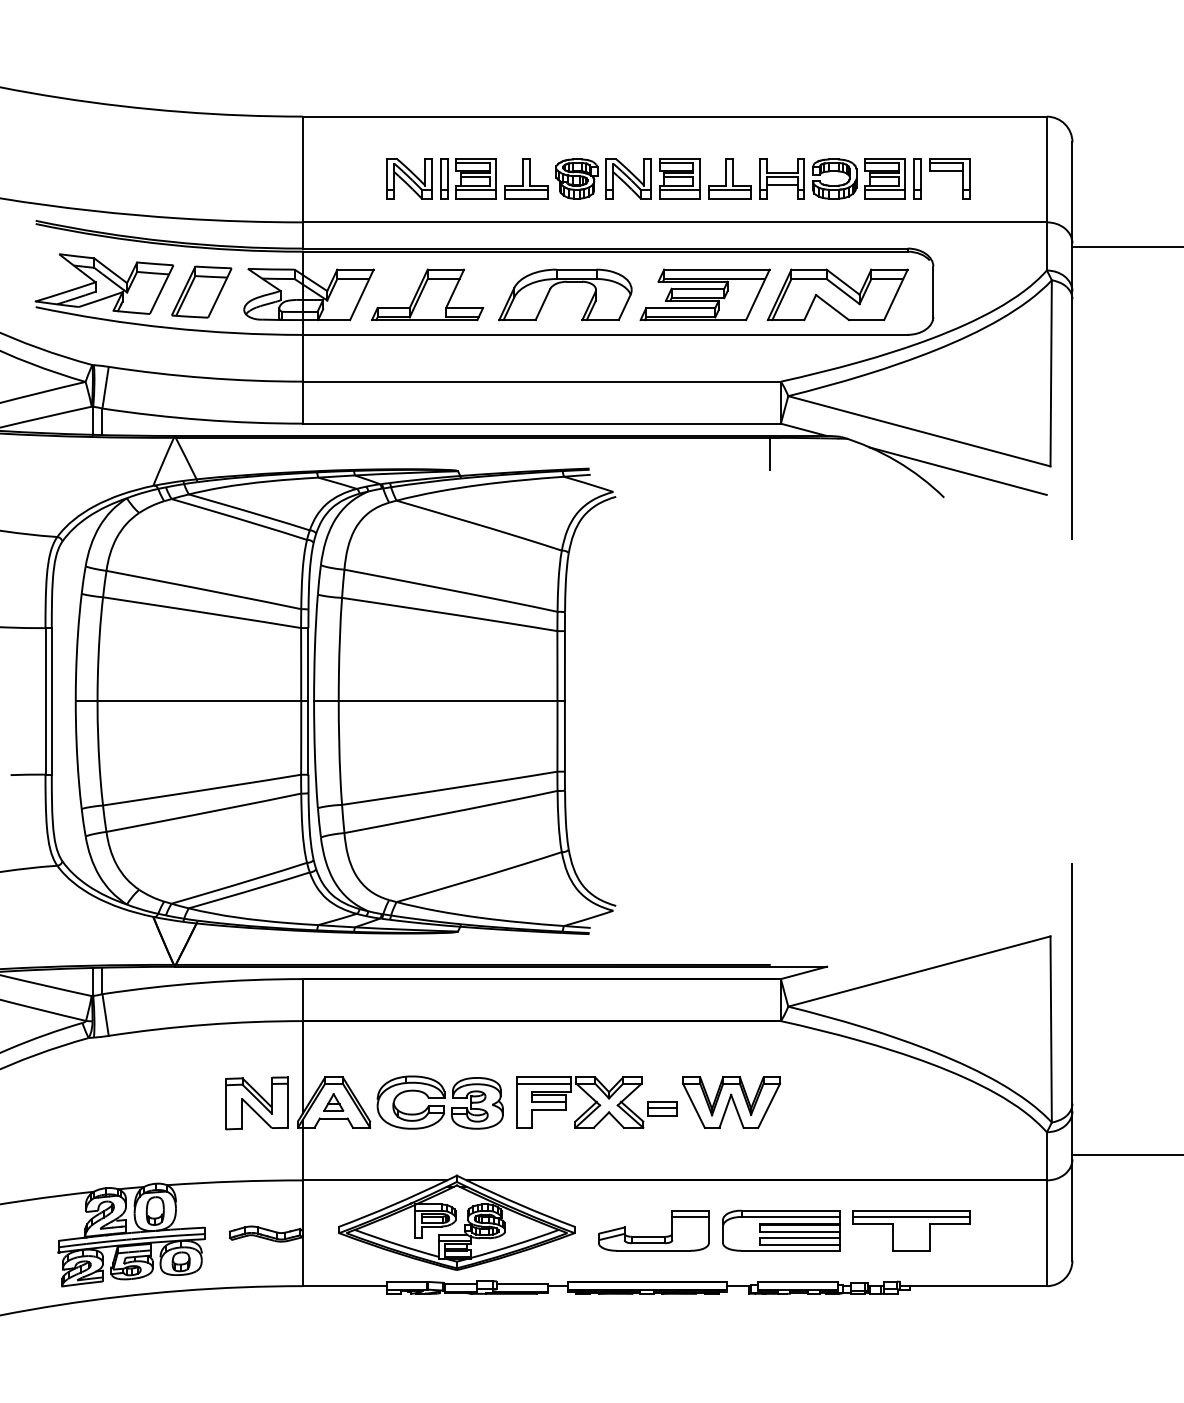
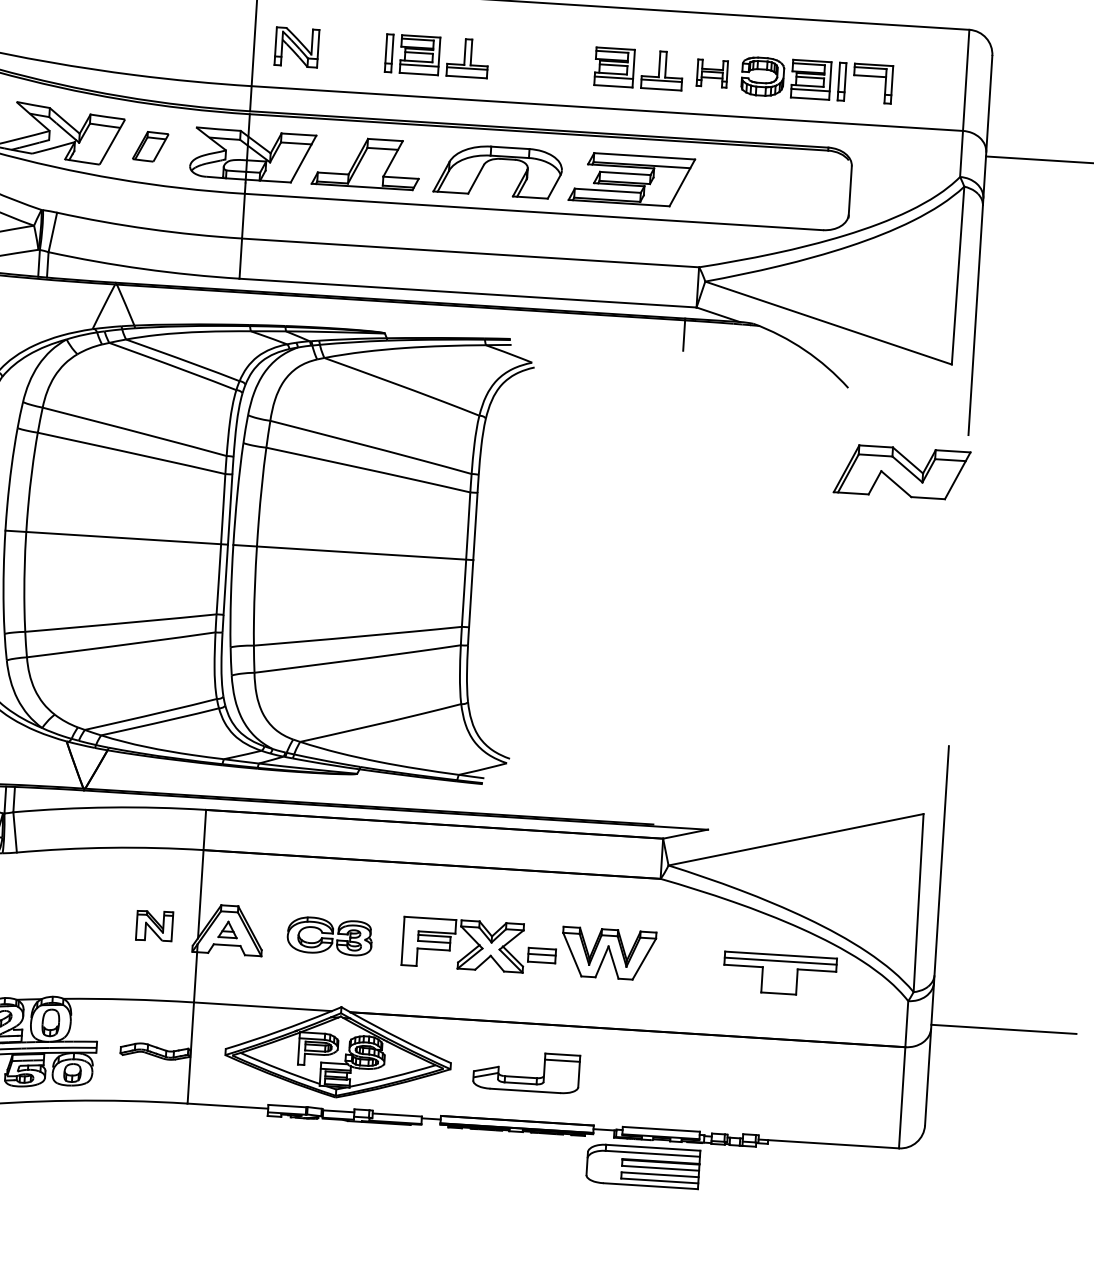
part: (409, 178) -> (296, 46), moved
part: (603, 178) -> (541, 62), removed
part: (781, 178) -> (711, 73), size x0.7
part: (201, 291) -> (150, 146), size x0.6
part: (837, 294) -> (901, 471), moved
line: (957, 470) -> (862, 362), removed
line: (543, 1083) -> (429, 924), removed
part: (439, 1102) -> (329, 936), size x0.7
part: (256, 1103) -> (154, 926), size x0.6
part: (781, 1230) -> (643, 1166), moved
part: (911, 1230) -> (780, 974), moved

